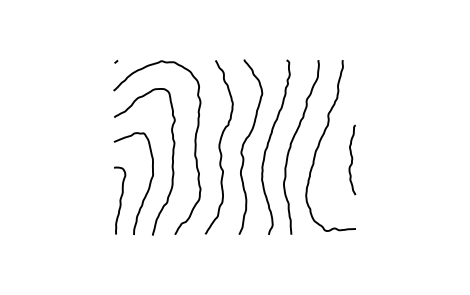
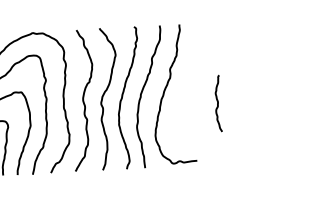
curve: (352, 159) -> (218, 103), moved

